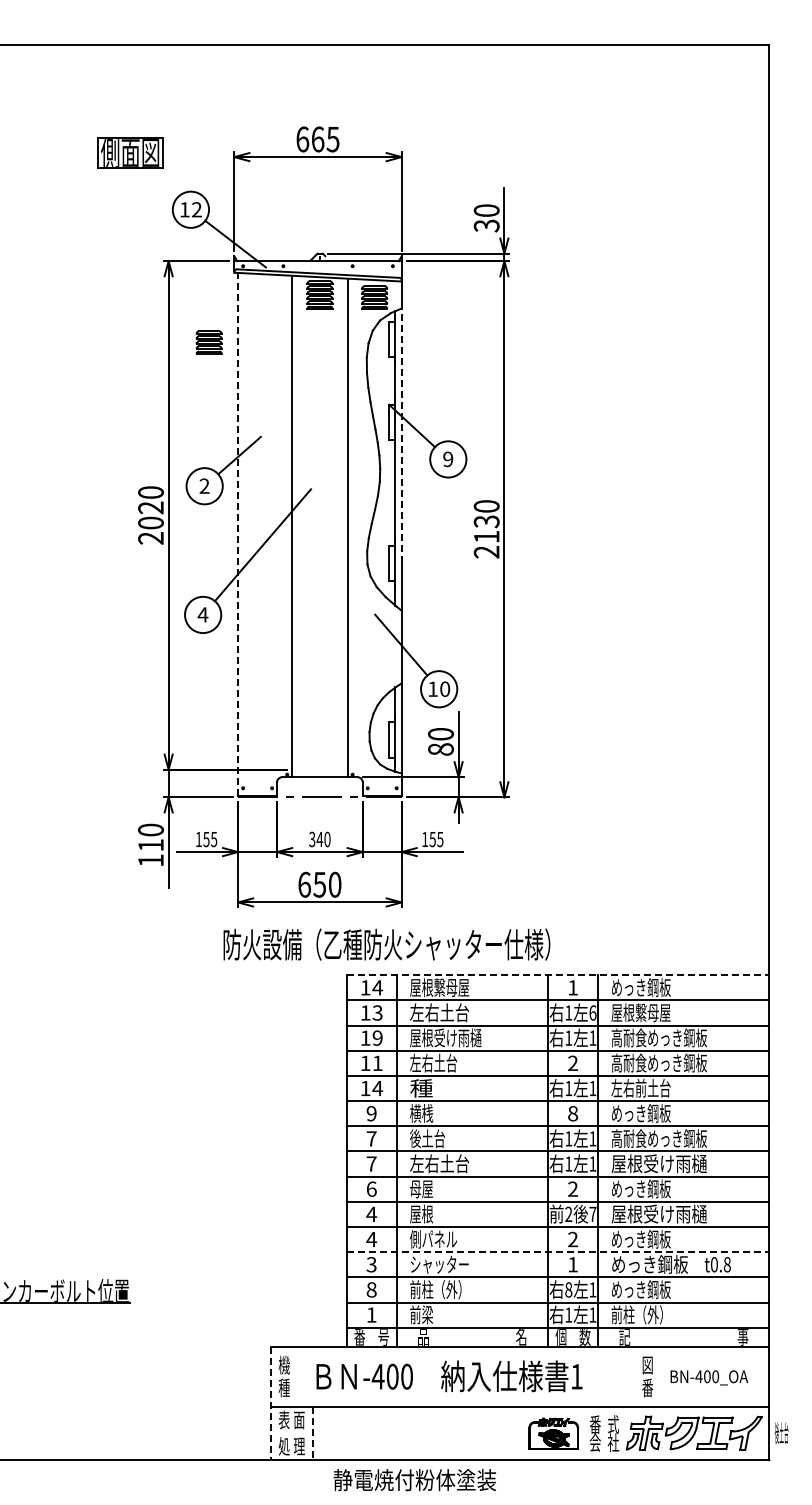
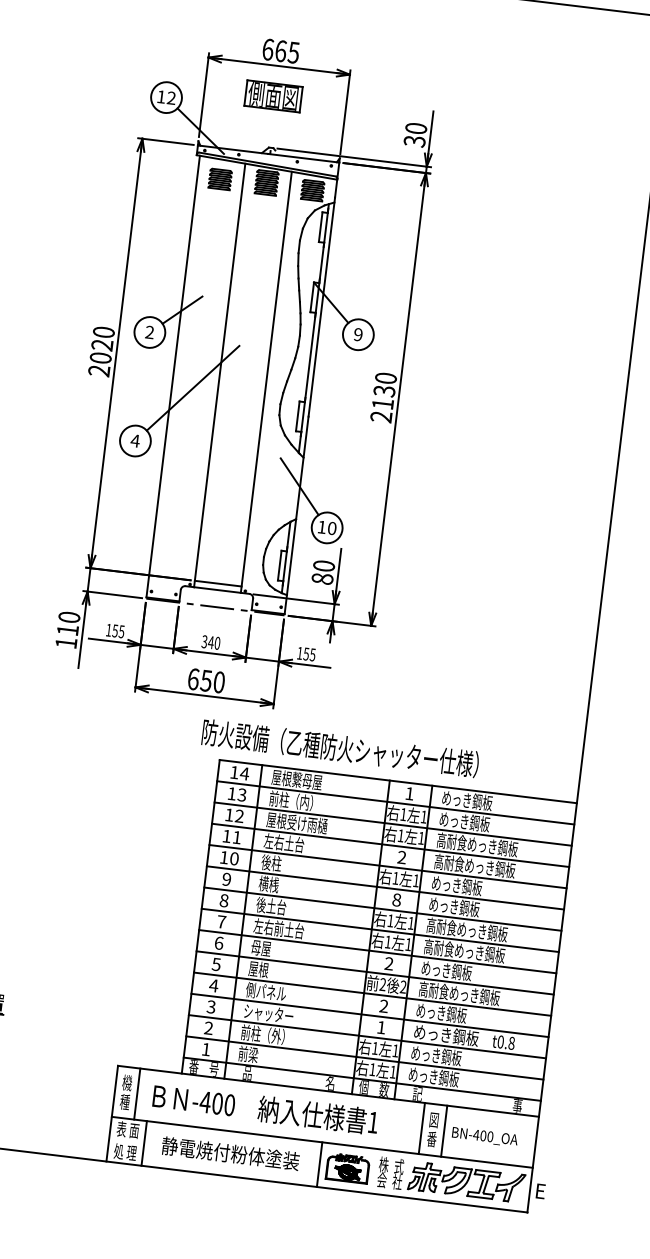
part: (130, 152) -> (273, 95), moved
part: (208, 342) -> (219, 179), moved
line: (401, 432) -> (321, 307), dashed -> solid
line: (238, 533) -> (173, 375), dashed -> solid
line: (319, 769) -> (217, 583), added
text: (386, 944) -> (340, 748), moved
line: (558, 975) -> (398, 781), dashed -> solid
text: (439, 1012) -> (294, 800), 左右土台 -> 前柱（内）
text: (592, 1012) -> (423, 816), 6 -> 1
text: (640, 1012) -> (464, 821), 屋根繋母屋 -> めっき鋼板
text: (377, 1037) -> (239, 815), 19 -> 12
text: (421, 1087) -> (271, 862), 種 -> 後柱
text: (640, 1087) -> (456, 884), 左右前土台 -> めっき鋼板
text: (377, 1088) -> (234, 858), 14 -> 10
text: (371, 1138) -> (224, 900), 7 -> 8
text: (439, 1163) -> (278, 928), 左右土台 -> 左右前土台
text: (658, 1163) -> (463, 950), 屋根受け雨樋 -> 高耐食めっき鋼板
text: (592, 1213) -> (403, 986), 7 -> 2
text: (658, 1213) -> (458, 993), 屋根受け雨樋 -> 高耐食めっき鋼板
text: (371, 1214) -> (216, 964), 4 -> 5
line: (558, 1252) -> (370, 1015), dashed -> solid
text: (371, 1289) -> (208, 1027), 8 -> 2
text: (568, 1289) -> (375, 1048), 8 -> 1
text: (640, 1314) -> (433, 1076), 前柱（外） -> めっき鋼板
line: (297, 1376) -> (137, 1093), added
line: (634, 1376) -> (421, 1128), added
line: (660, 1376) -> (443, 1130), added
line: (271, 1403) -> (112, 1113), dashed -> solid
text: (594, 1424) -> (383, 1164), 番 -> 株
line: (520, 1432) -> (319, 1163), added
text: (781, 1432) -> (540, 1190), 後土台 -> E
line: (312, 1433) -> (144, 1143), dashed -> solid
text: (414, 1480) -> (230, 1153), moved

